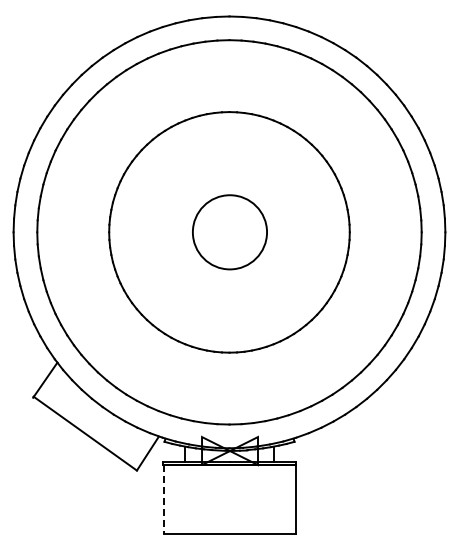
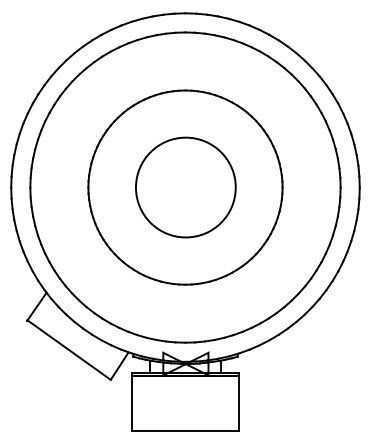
circle: (229, 232) -> (185, 187), size x1.67
line: (163, 499) -> (132, 403), dashed -> solid

